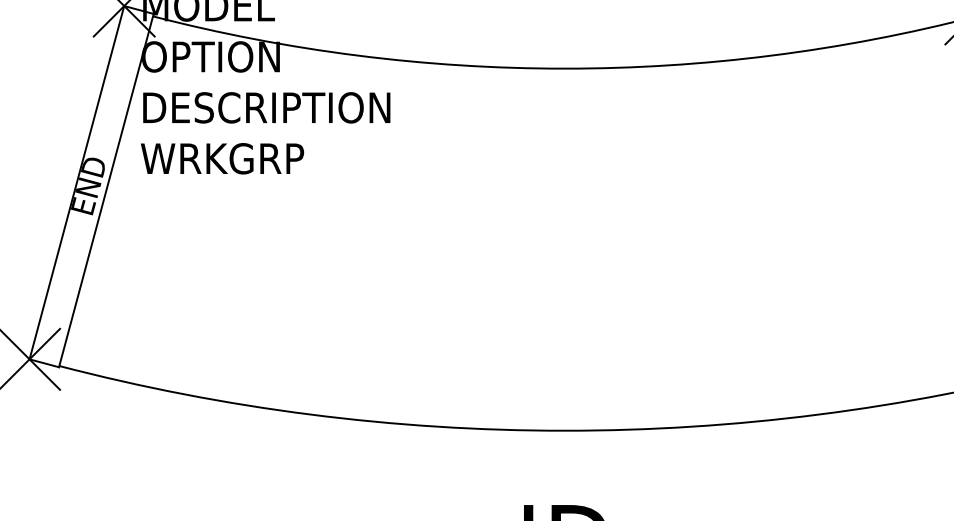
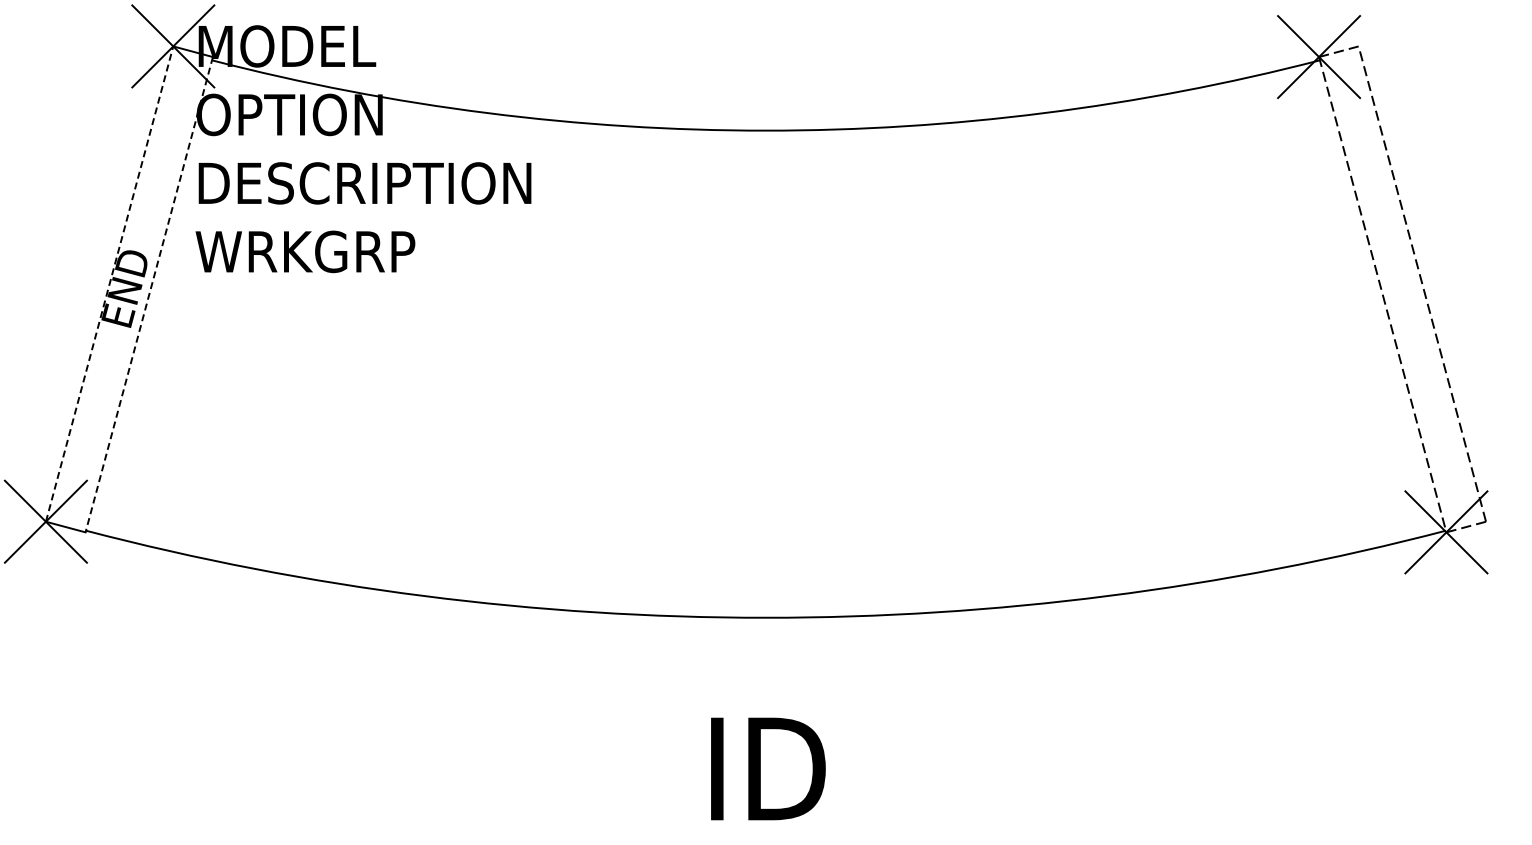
line: (76, 182) -> (109, 283), solid -> dashed
line: (106, 191) -> (149, 295), solid -> dashed

